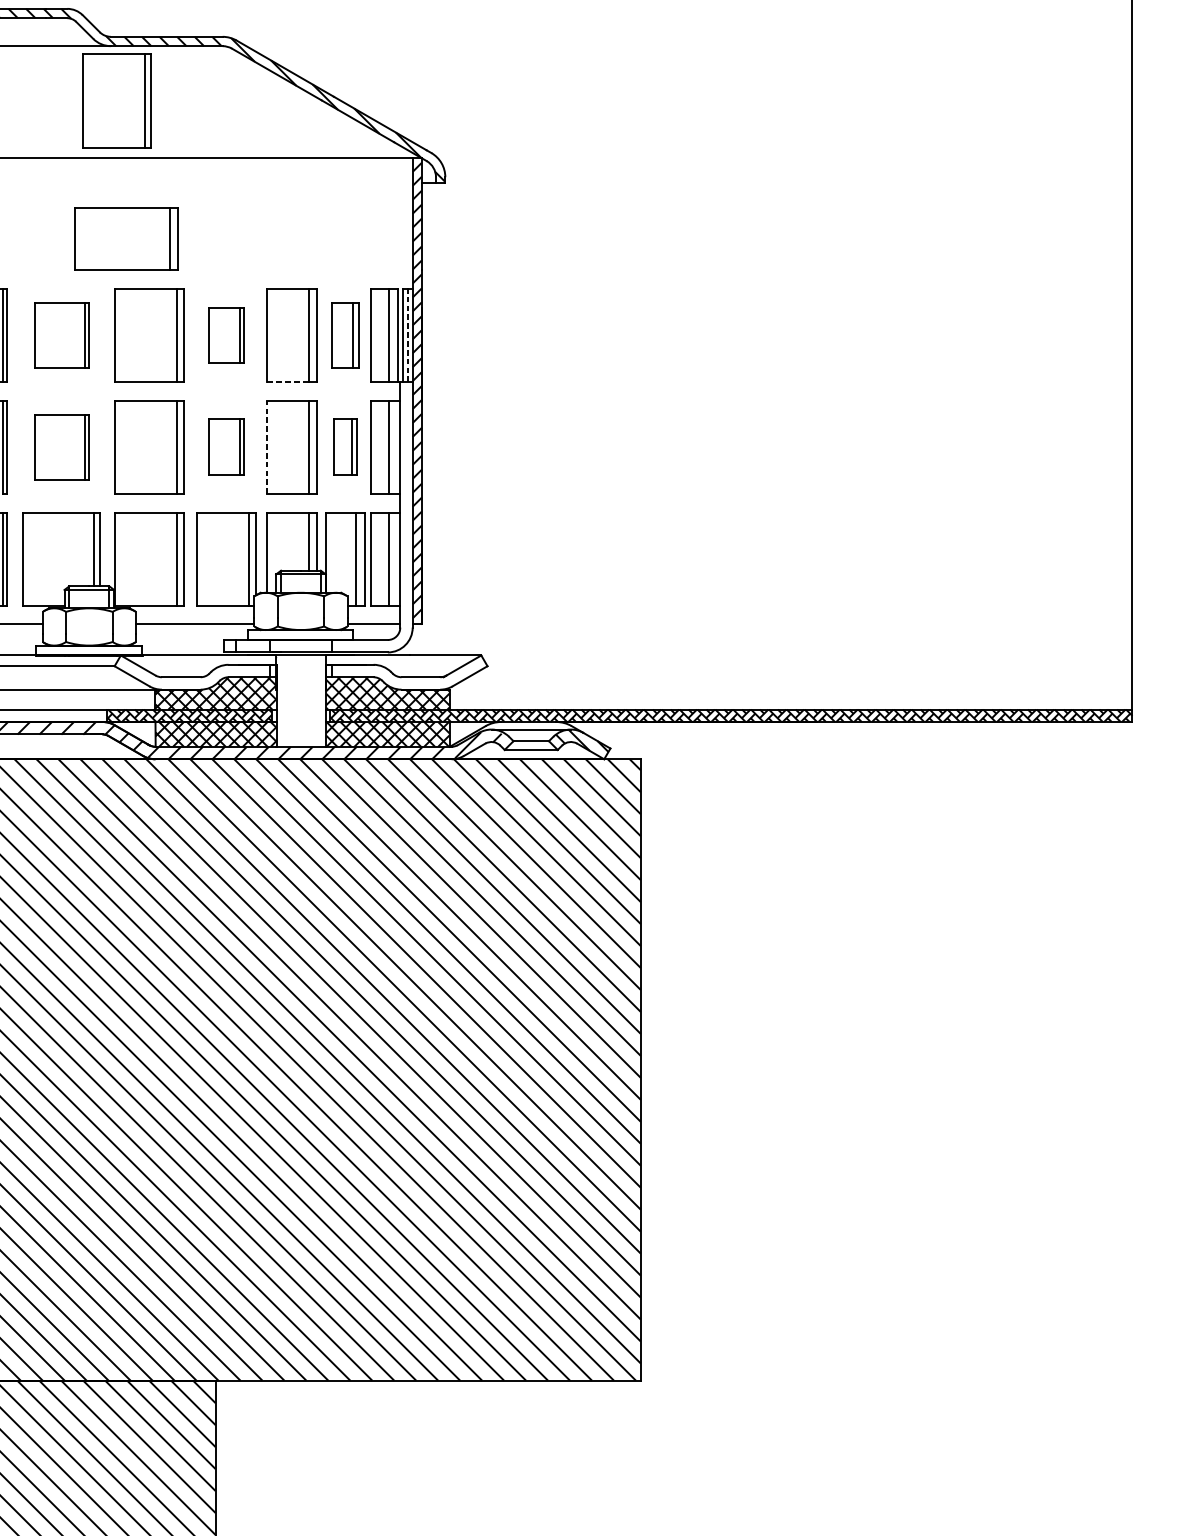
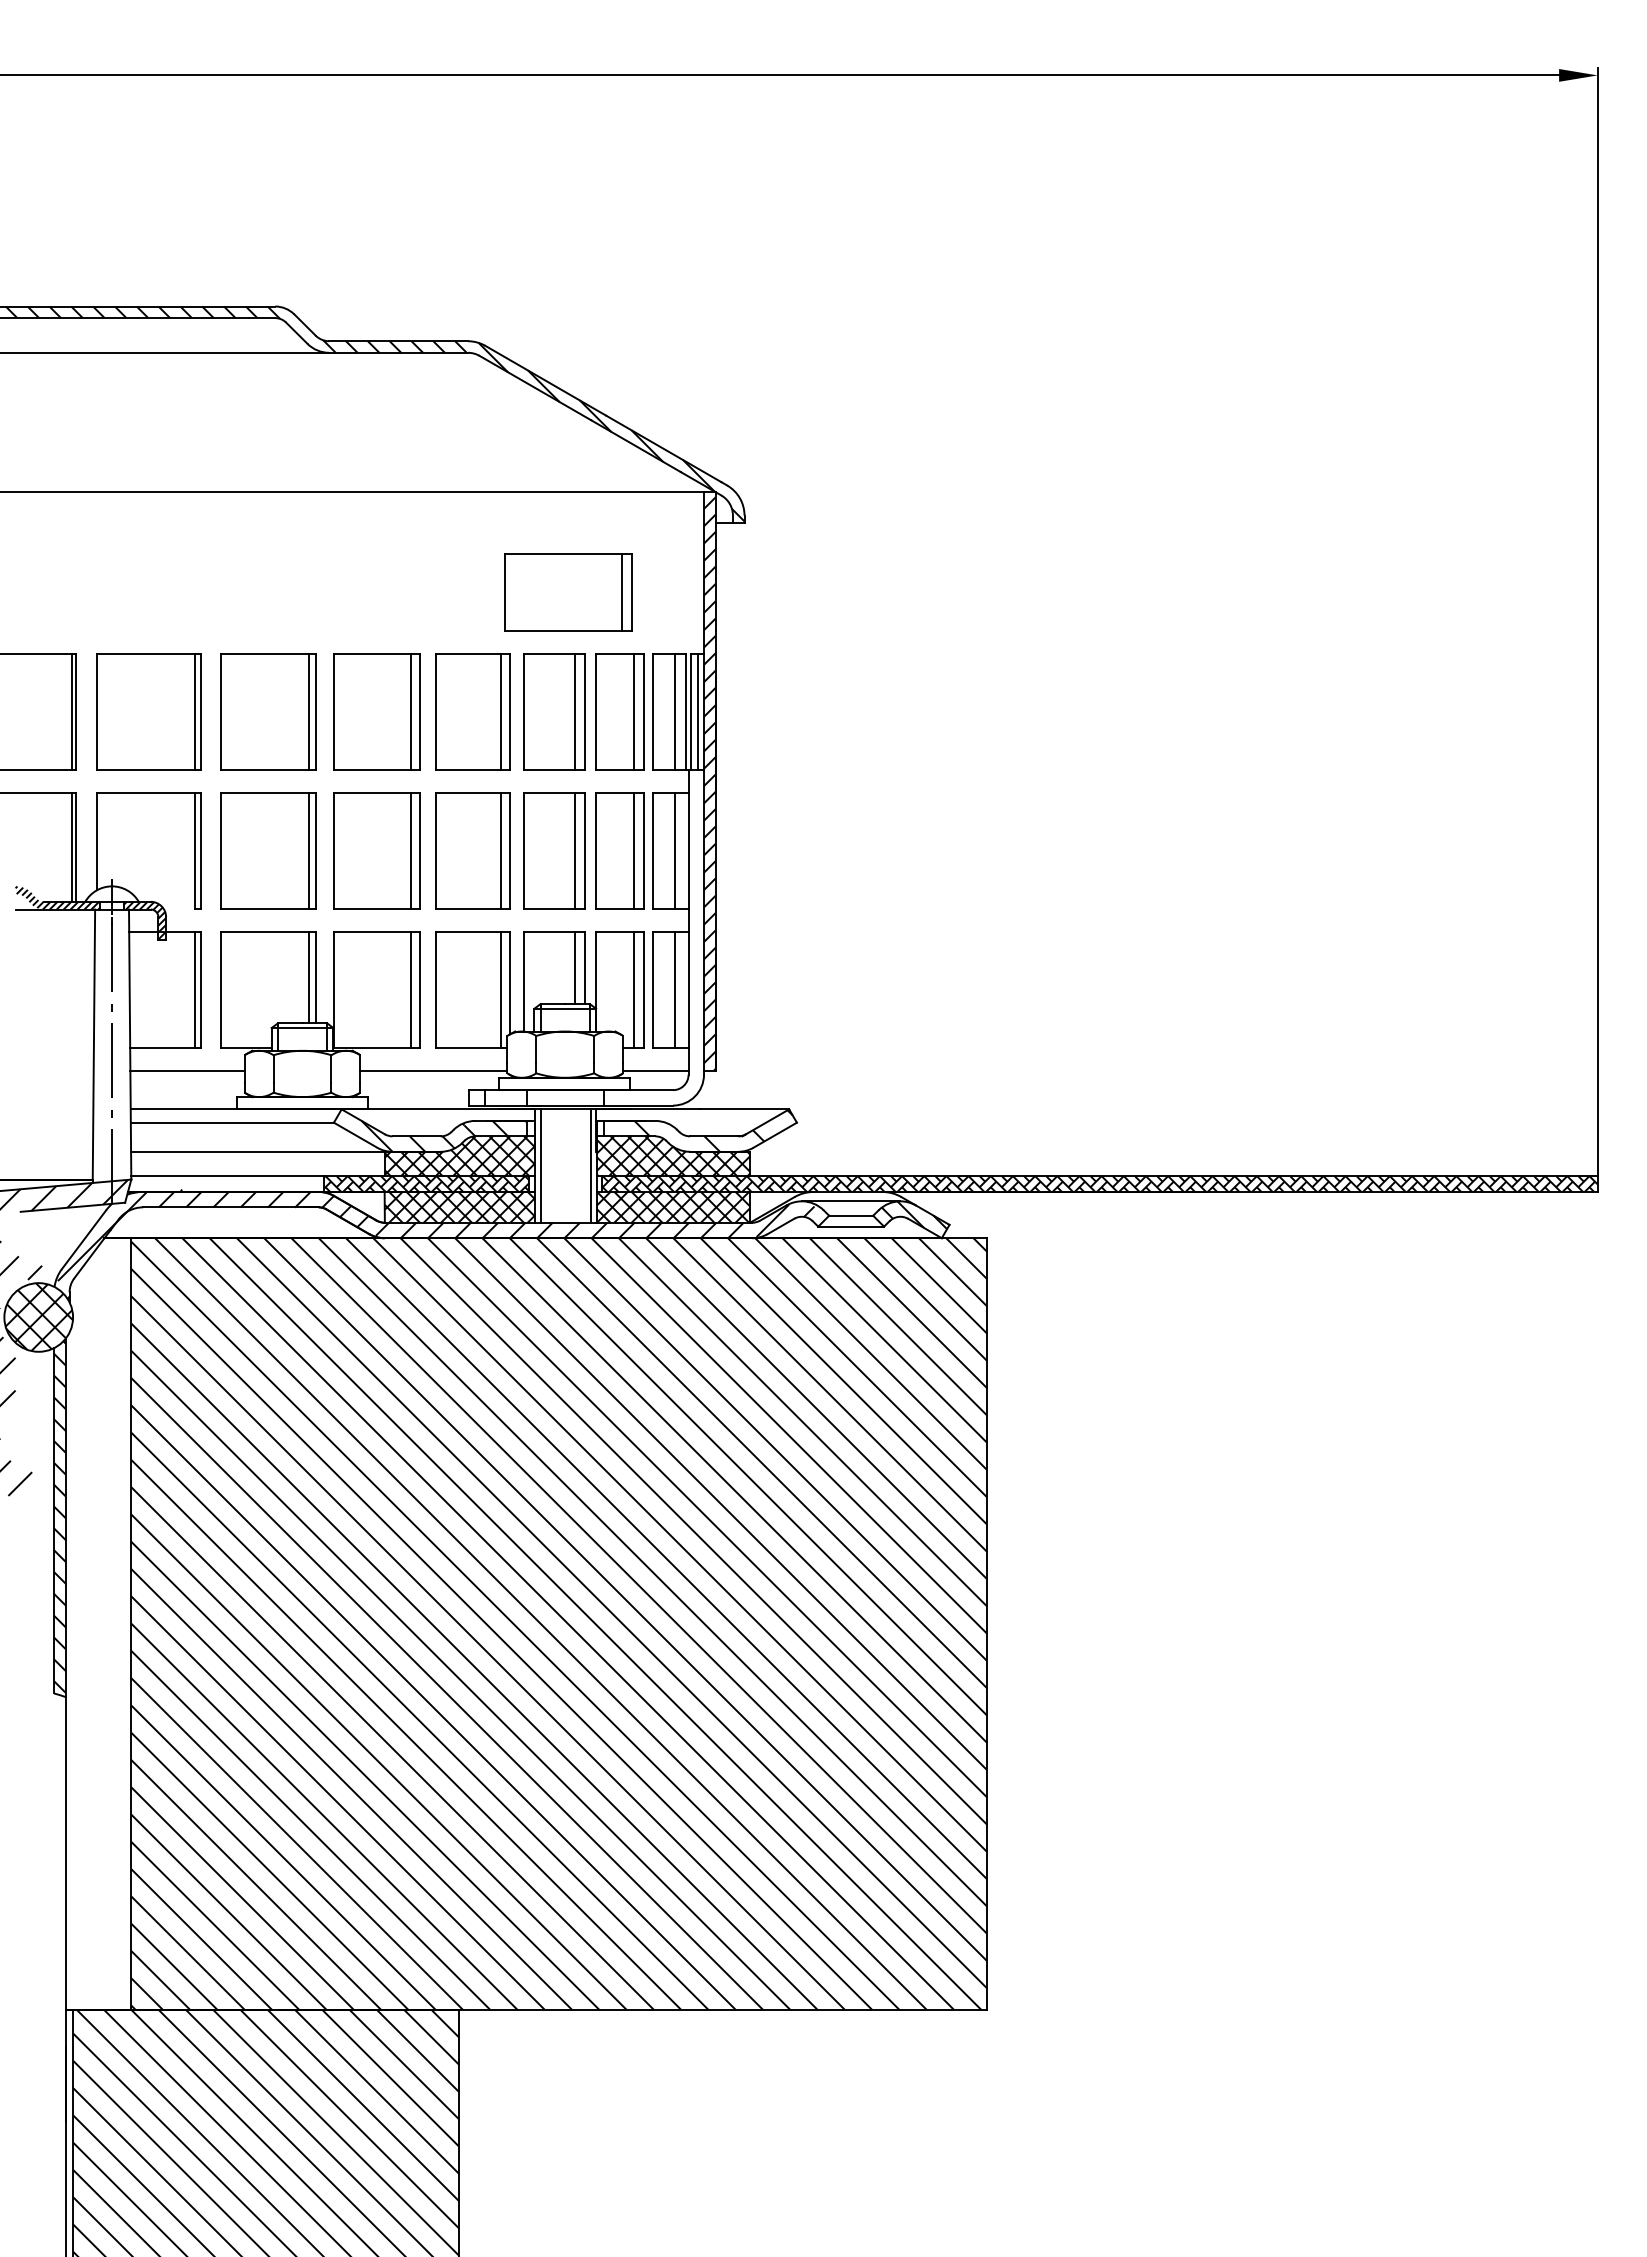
part: (116, 100) -> (336, 420), removed
part: (126, 239) -> (568, 592), moved
part: (61, 335) -> (268, 711), size x1.43
part: (226, 335) -> (472, 711), size x1.67
part: (344, 335) -> (619, 711), size x1.43
line: (408, 335) -> (698, 712), dashed -> solid
line: (288, 381) -> (549, 769), dashed -> solid
part: (61, 446) -> (268, 850), size x1.43
part: (226, 446) -> (472, 850), size x1.67
line: (267, 446) -> (523, 850), dashed -> solid
part: (344, 446) -> (619, 850), size x1.67
hatch: (420, 672) -> (713, 1130), added
hatch: (202, 676) -> (443, 1135), added
line: (281, 700) -> (541, 1165), added
line: (321, 700) -> (590, 1165), added

